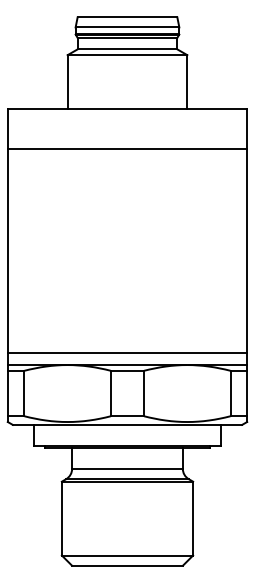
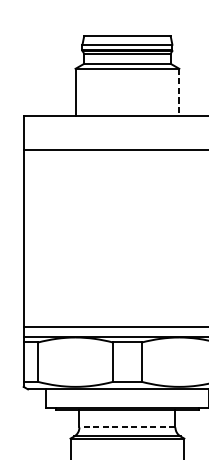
line: (187, 82) -> (179, 92), solid -> dashed
line: (126, 468) -> (126, 427), solid -> dashed

